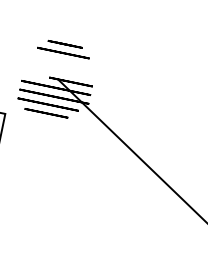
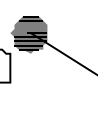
fill: (52, 81) -> (28, 34), added

